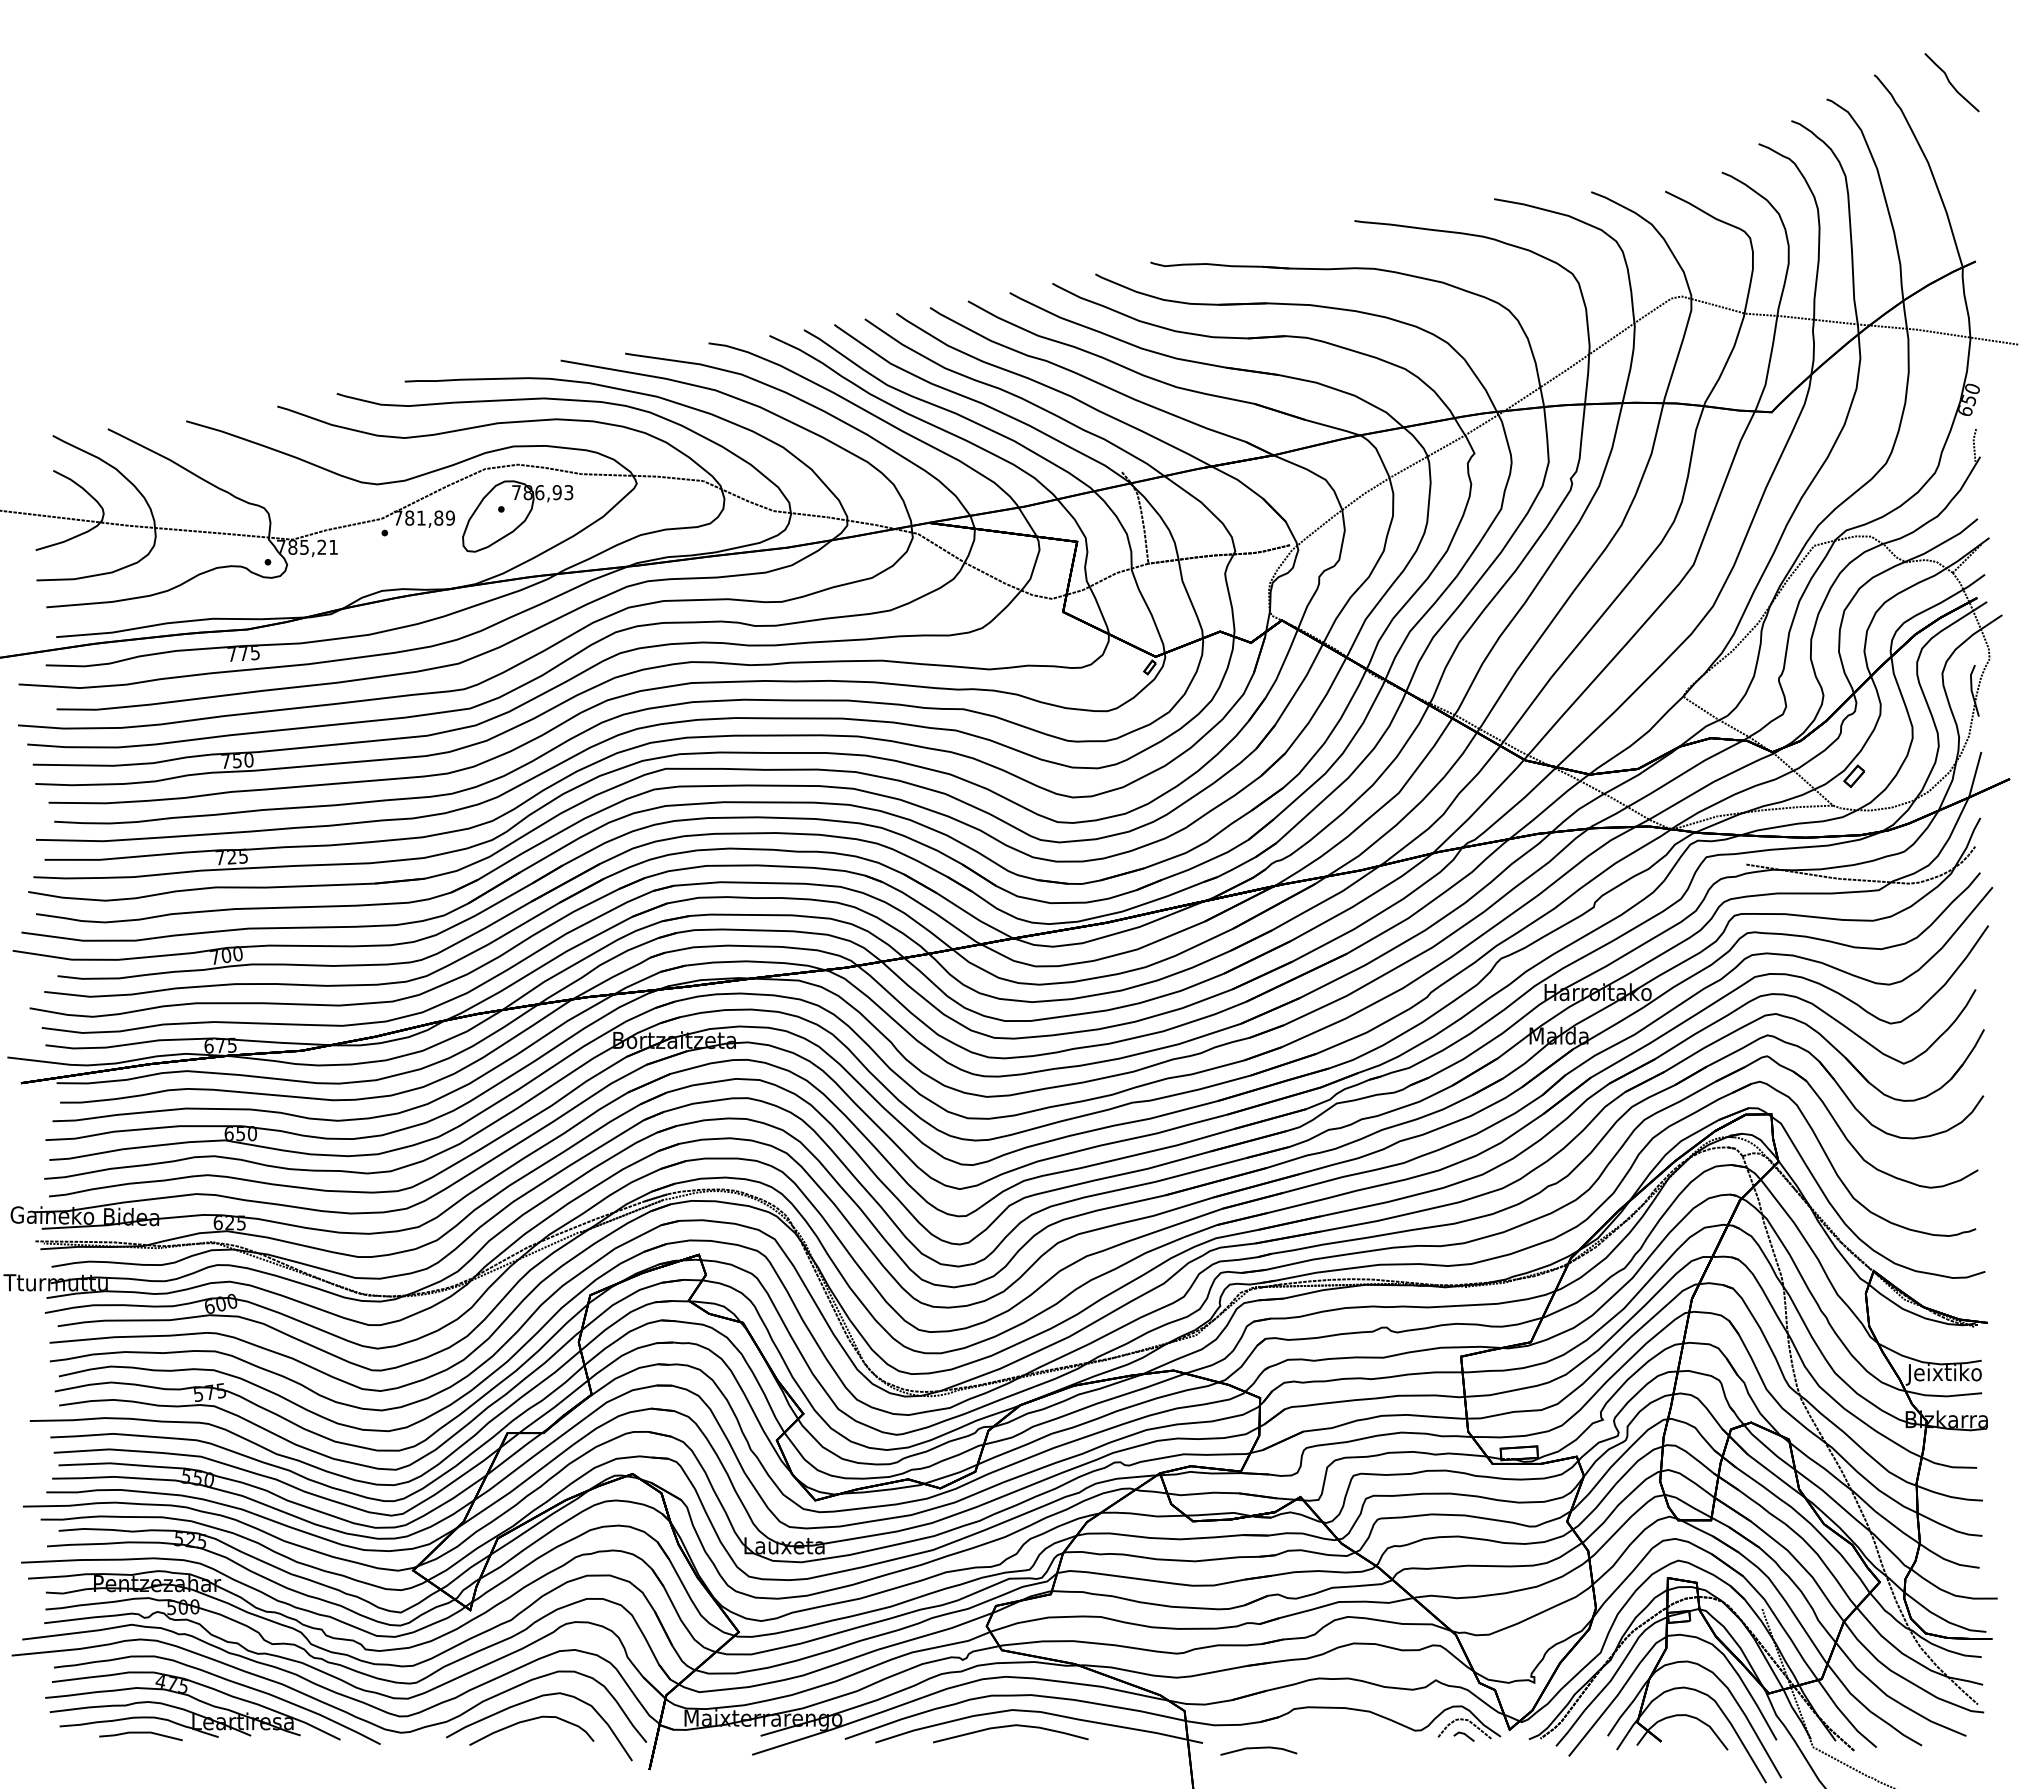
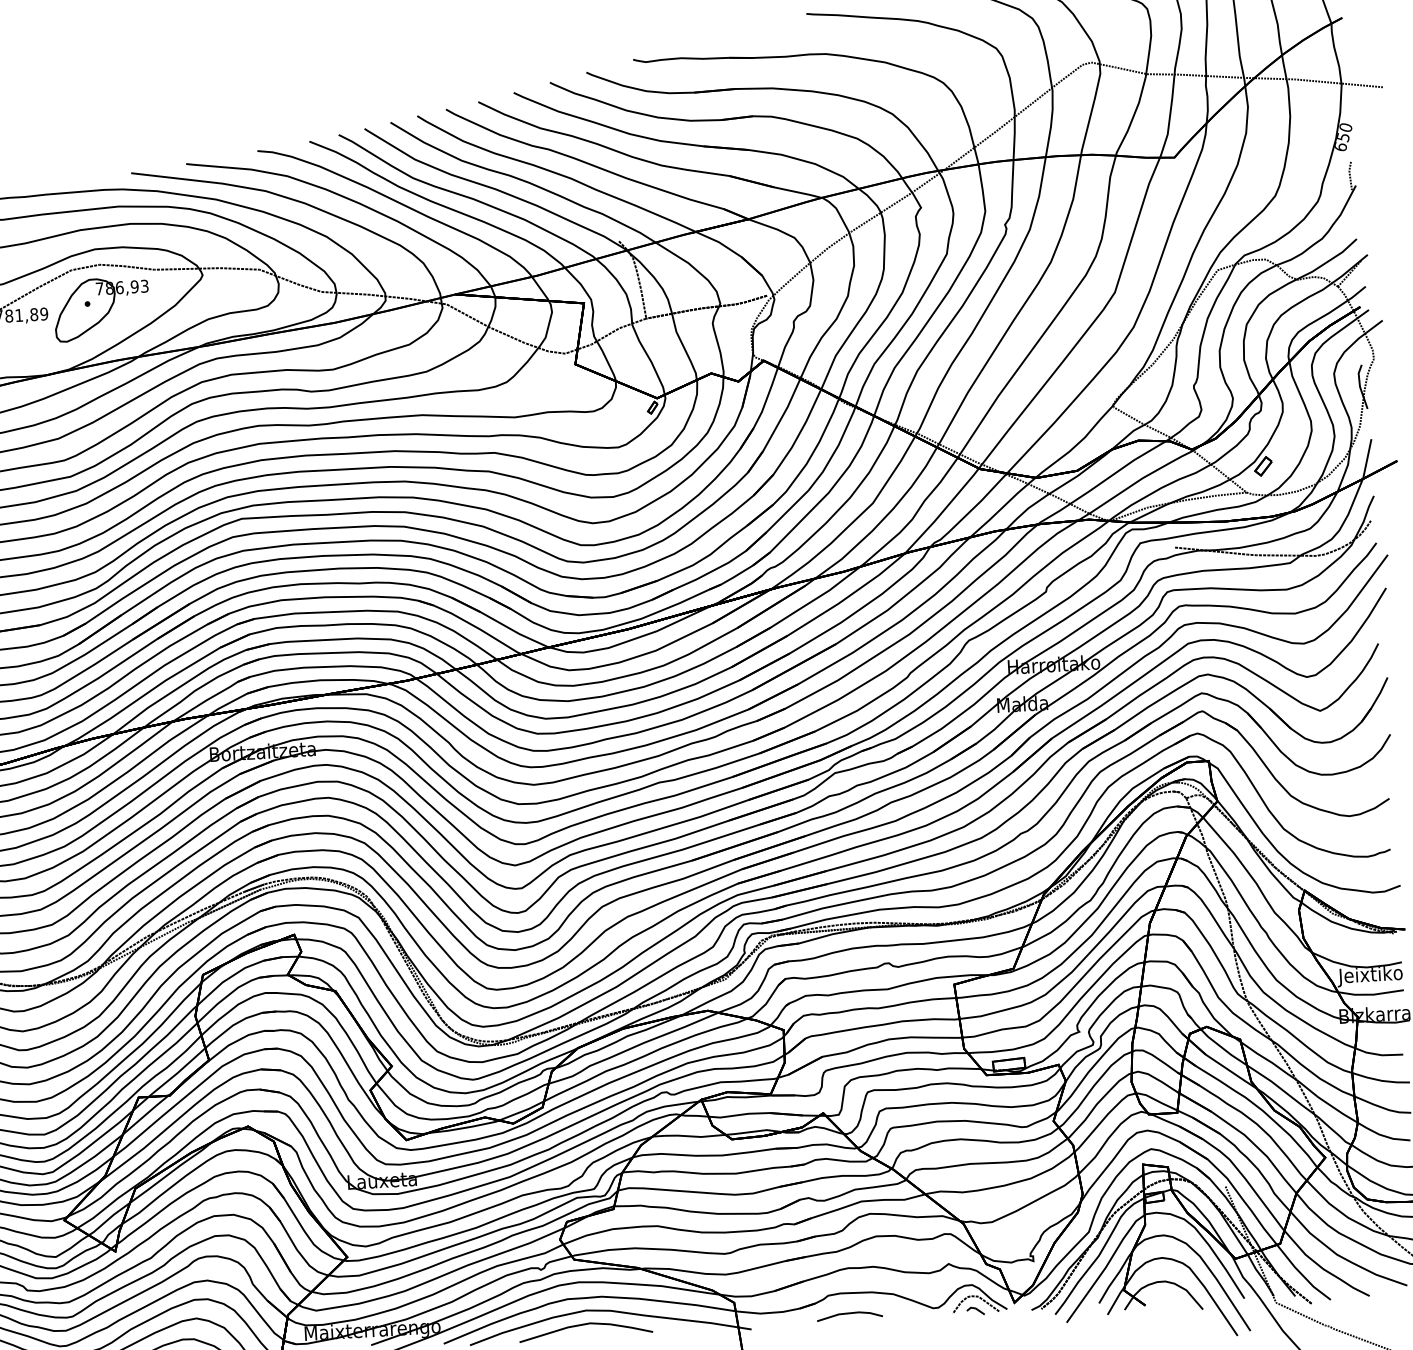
line: (1258, 1748) -> (849, 1313), moved

